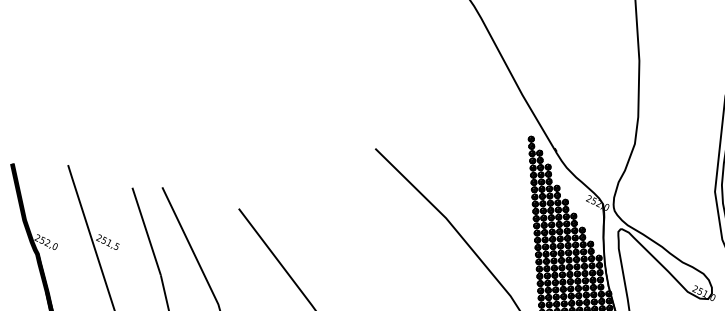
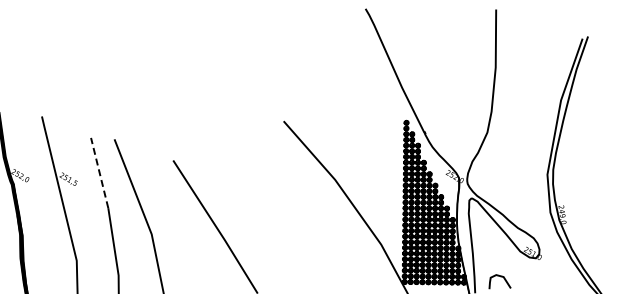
line: (146, 230) -> (99, 172), solid -> dashed

